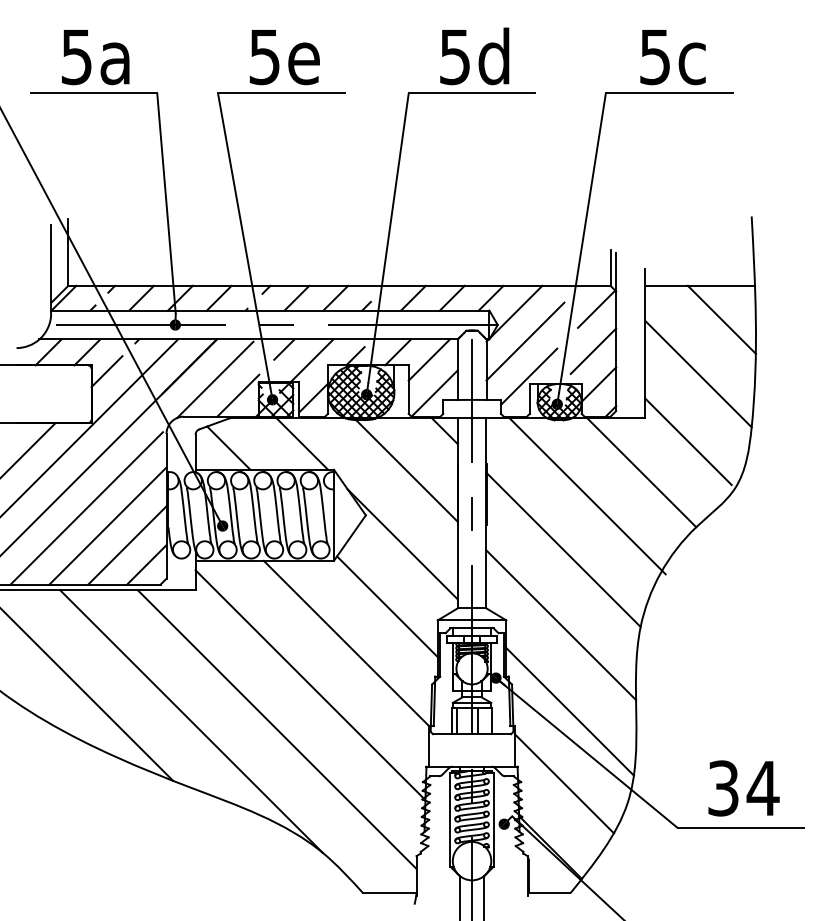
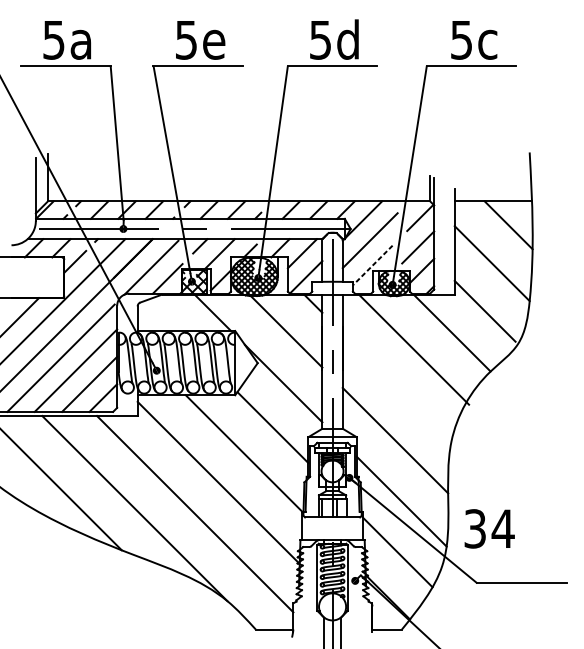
line: (529, 376) -> (373, 265), solid -> dashed
line: (228, 447) -> (160, 315), removed
line: (563, 549) -> (397, 387), removed
text: (743, 788) -> (489, 528), moved

